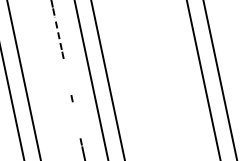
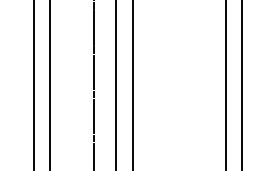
line: (58, 33) -> (93, 27), dashed -> solid
line: (67, 76) -> (93, 71), added
line: (76, 120) -> (93, 116), added

